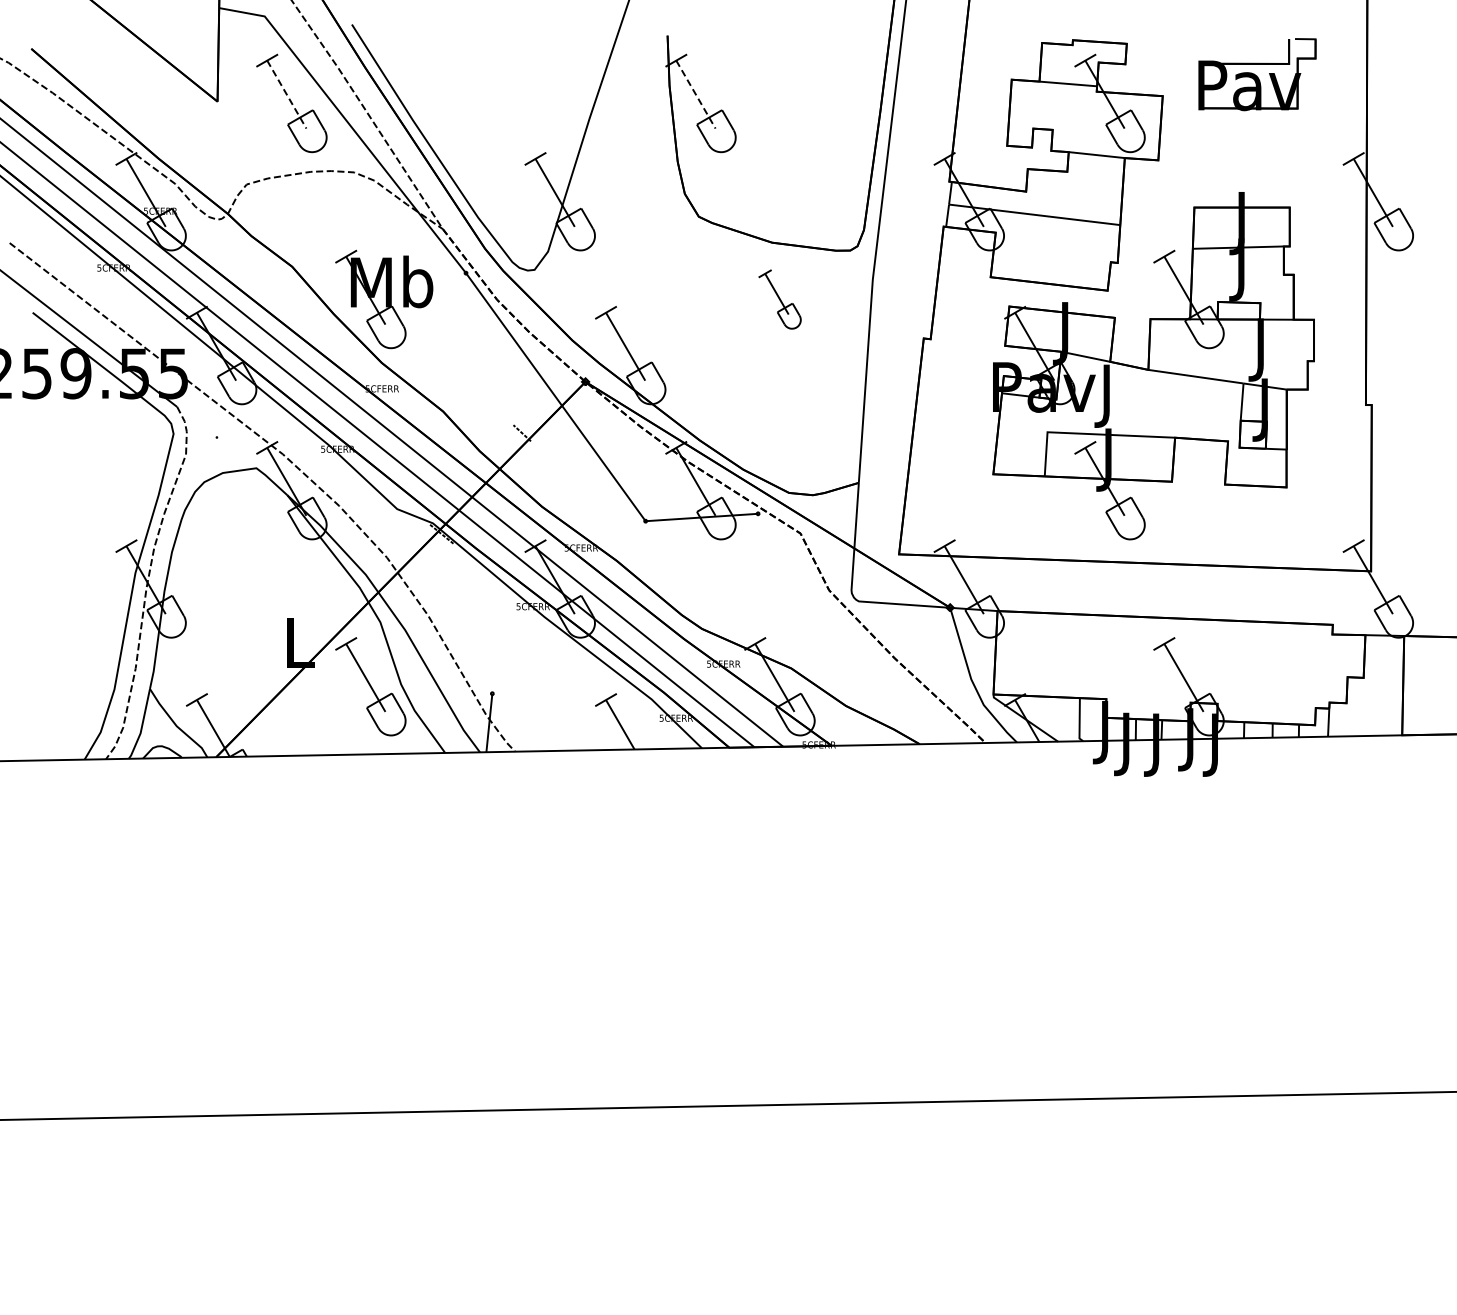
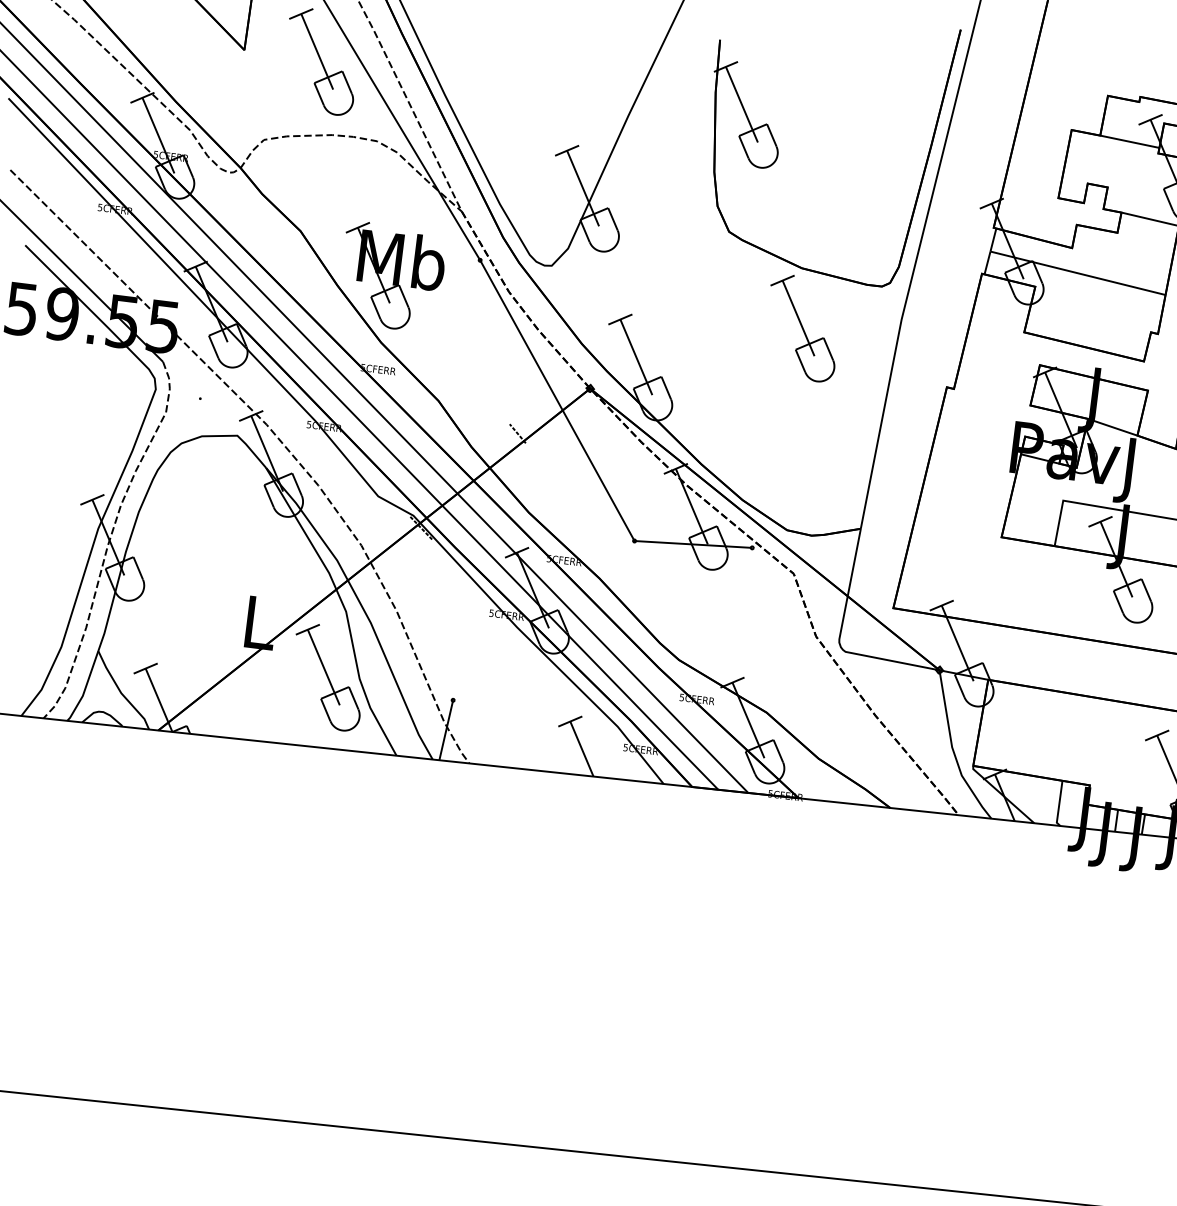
line: (287, 95) -> (317, 52), dashed -> solid
line: (696, 95) -> (742, 105), dashed -> solid
part: (779, 299) -> (802, 328), size x1.67

